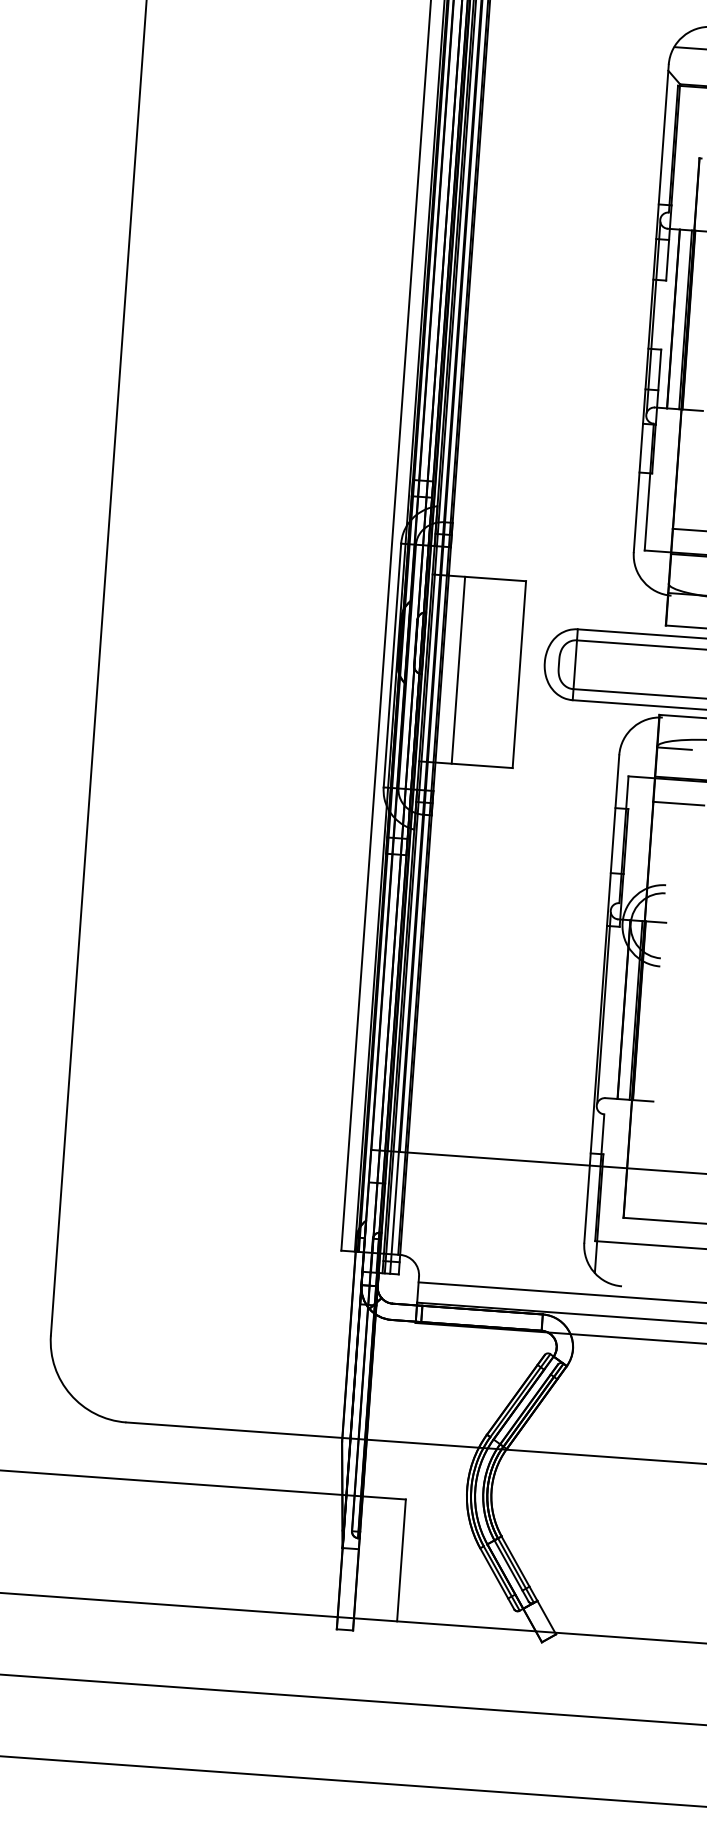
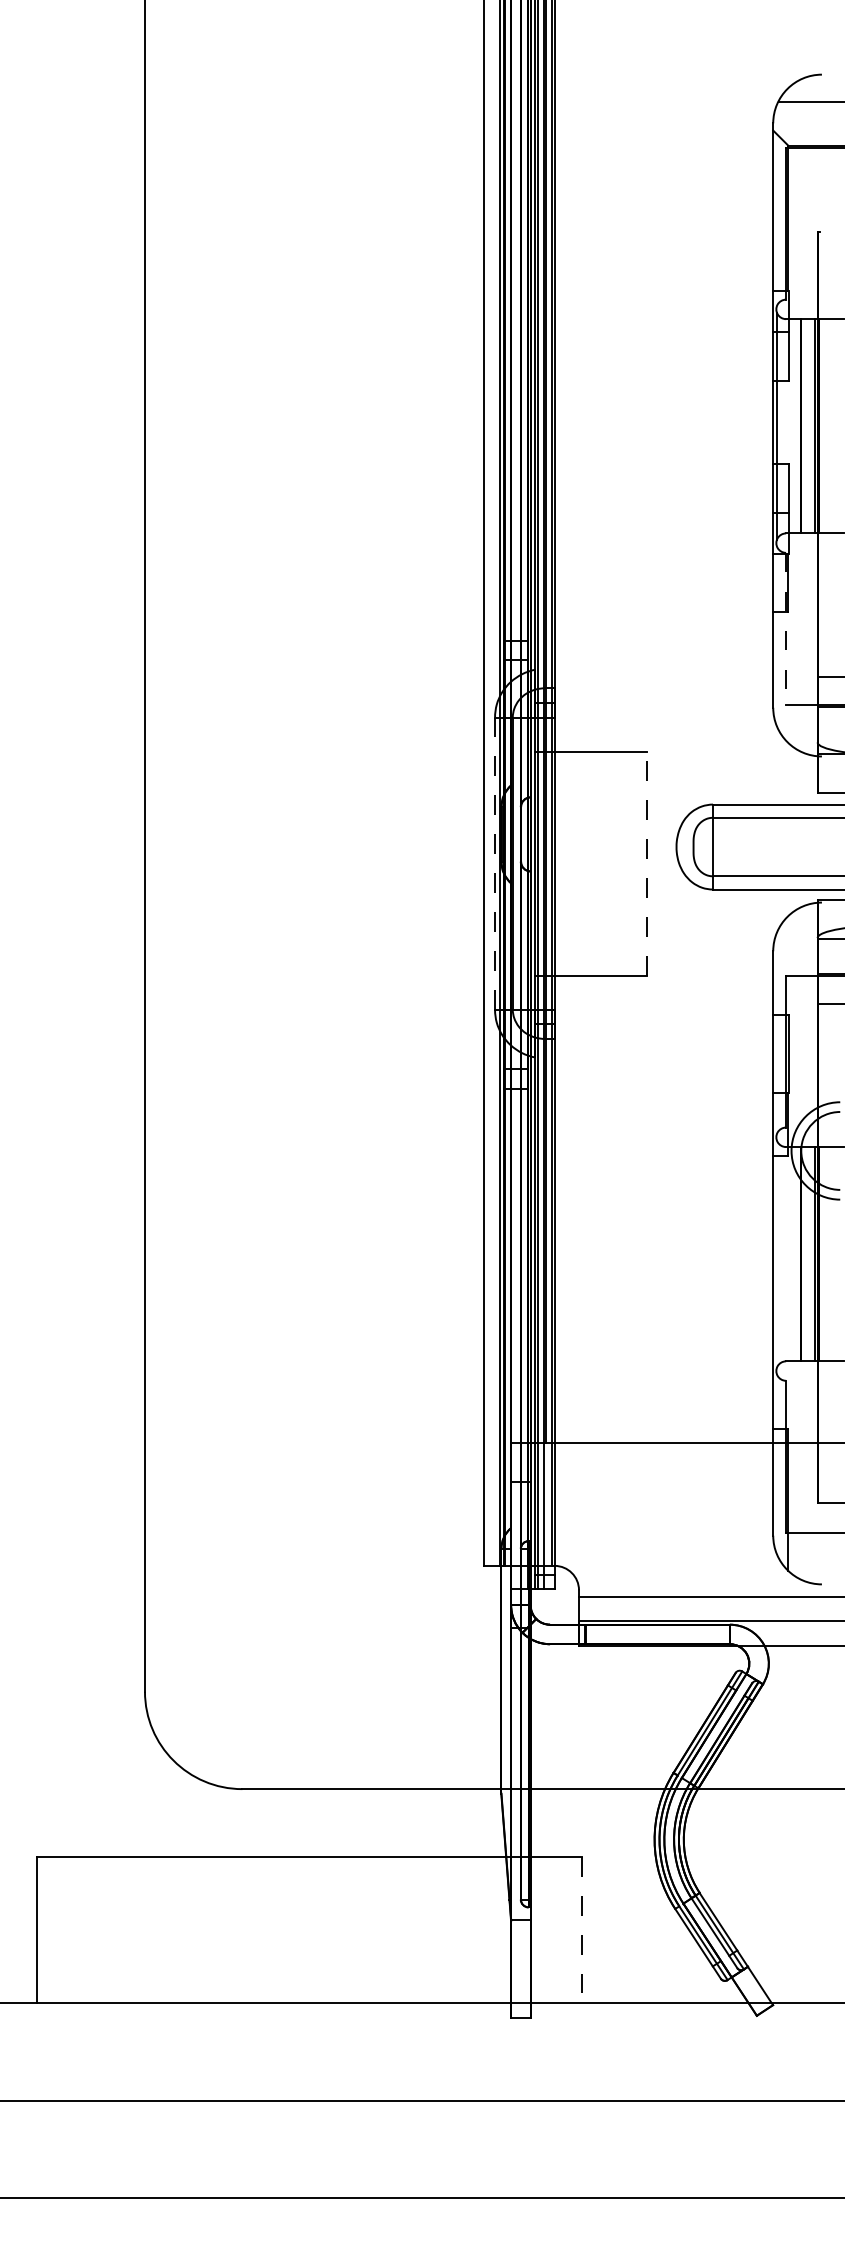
line: (649, 486) -> (786, 628), solid -> dashed
line: (392, 666) -> (495, 864), solid -> dashed
line: (458, 670) -> (574, 863), removed
line: (519, 674) -> (647, 863), solid -> dashed
line: (603, 1007) -> (776, 1253), removed
line: (401, 1560) -> (582, 1930), solid -> dashed

